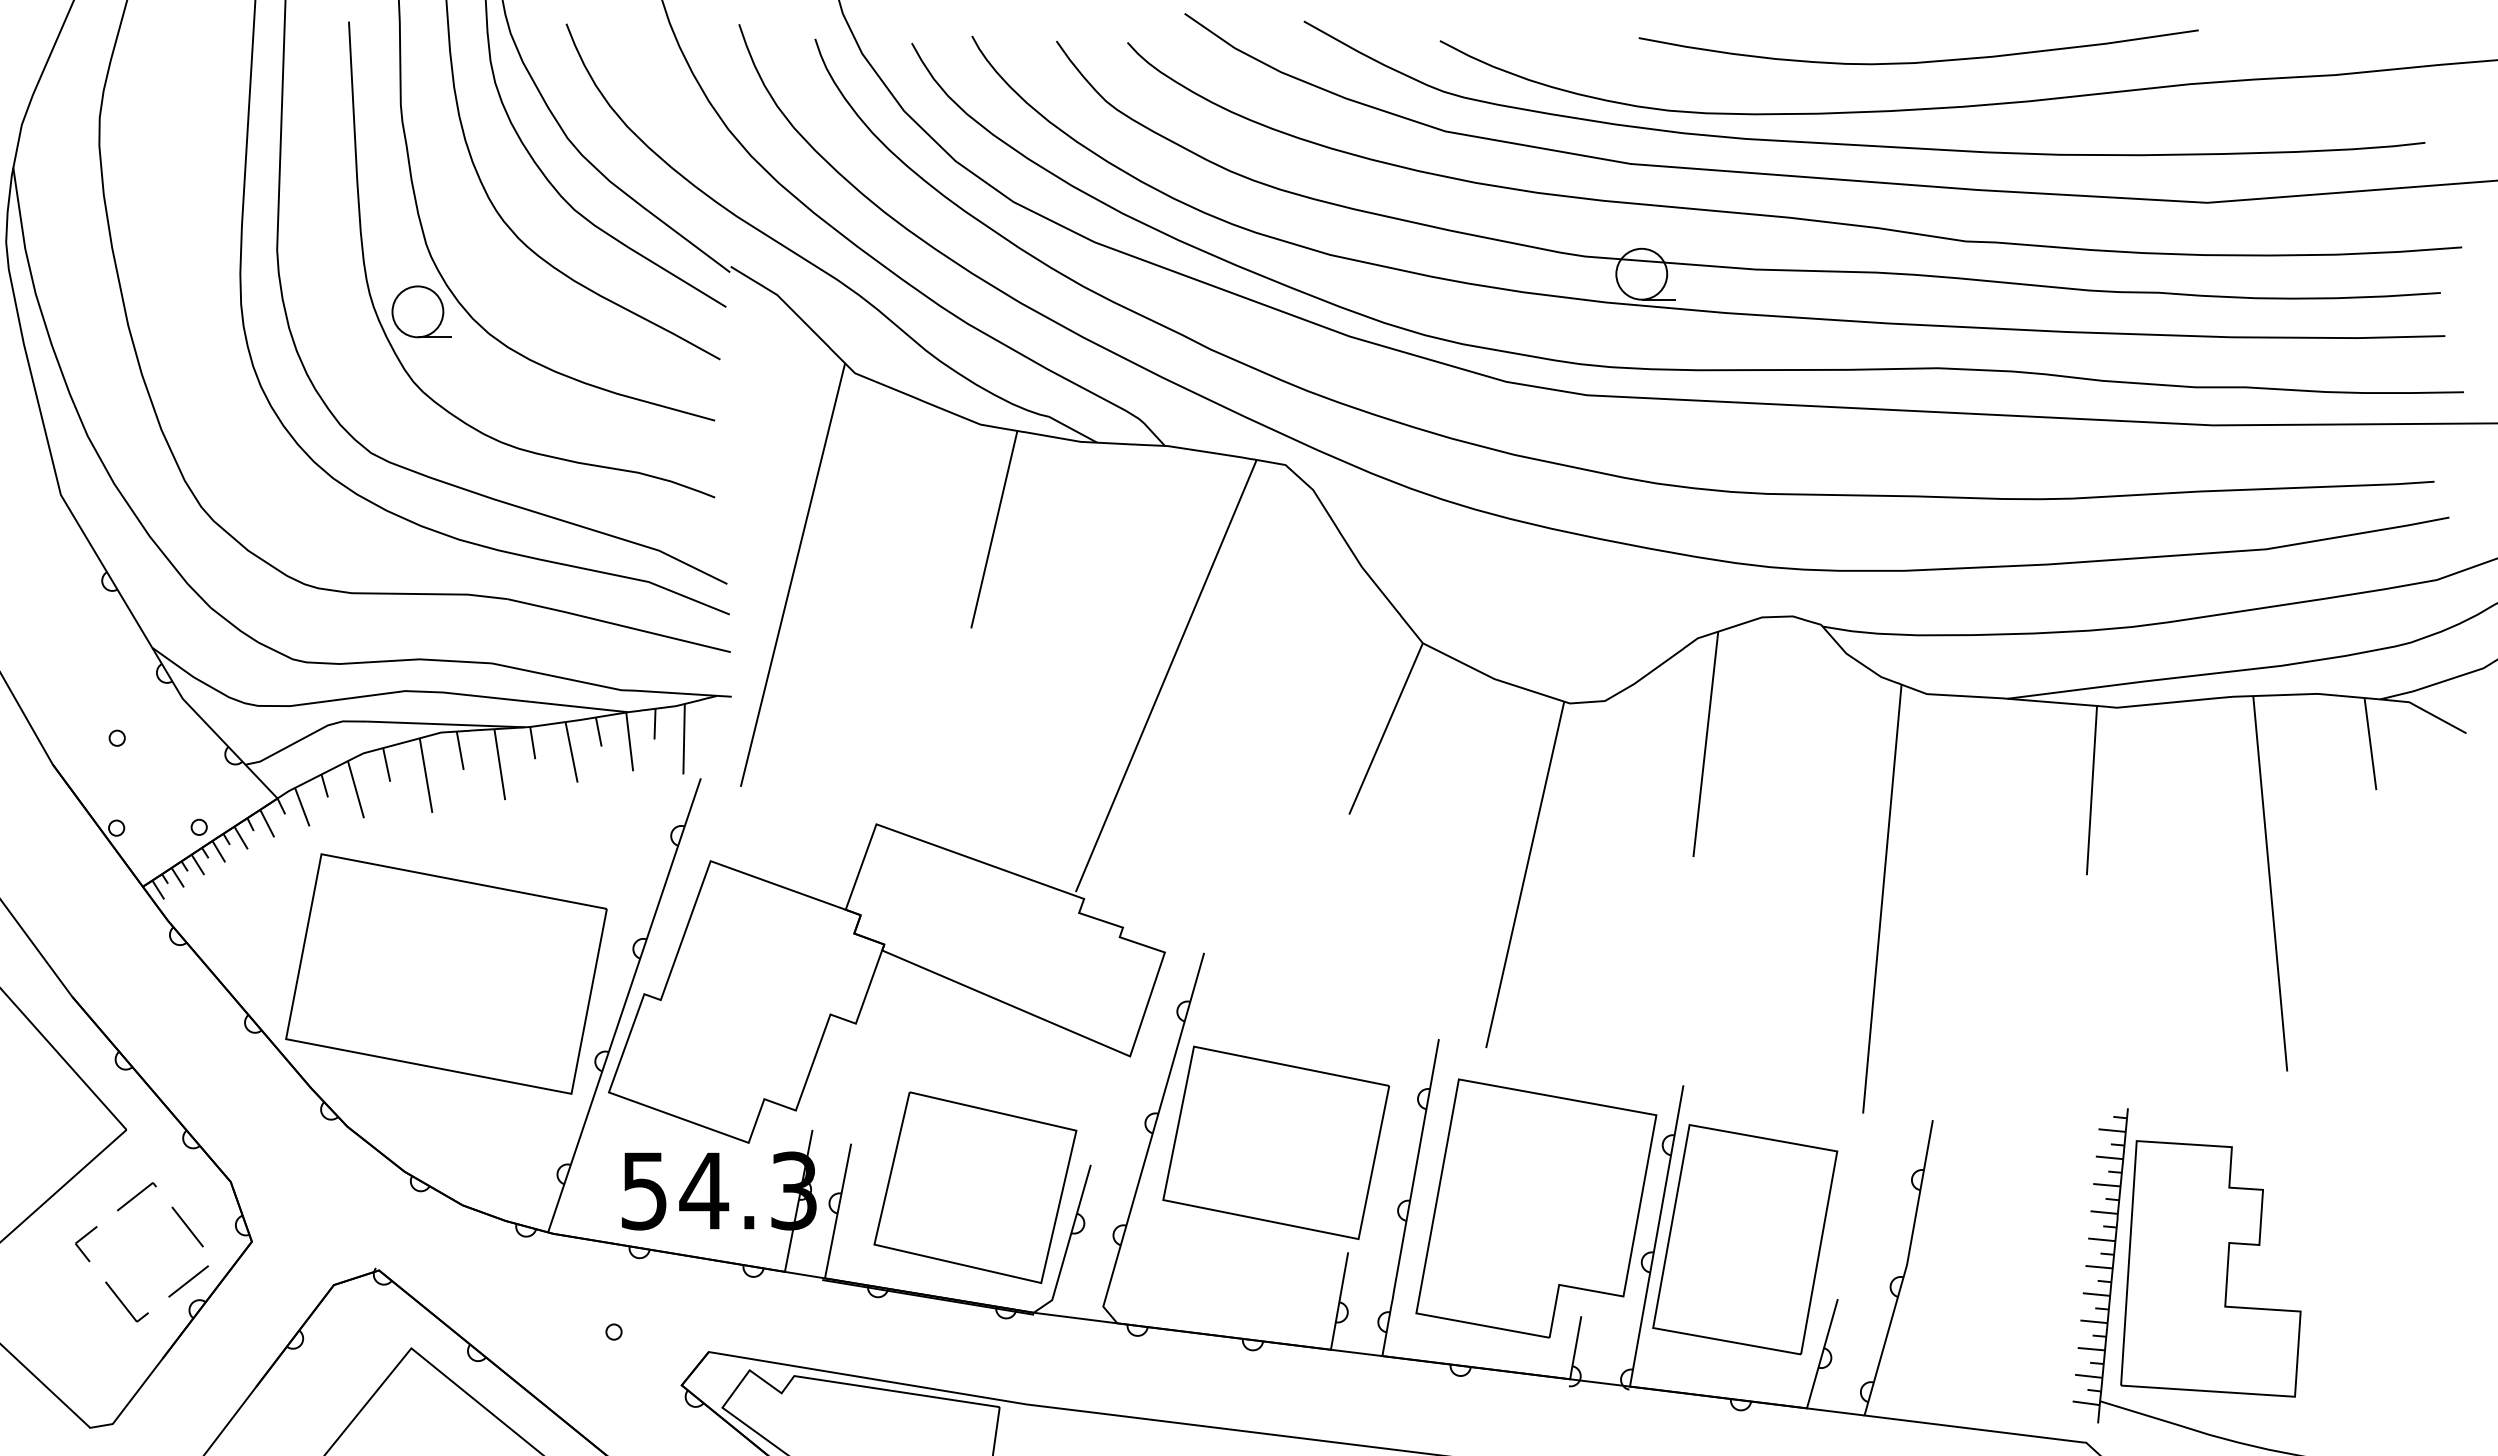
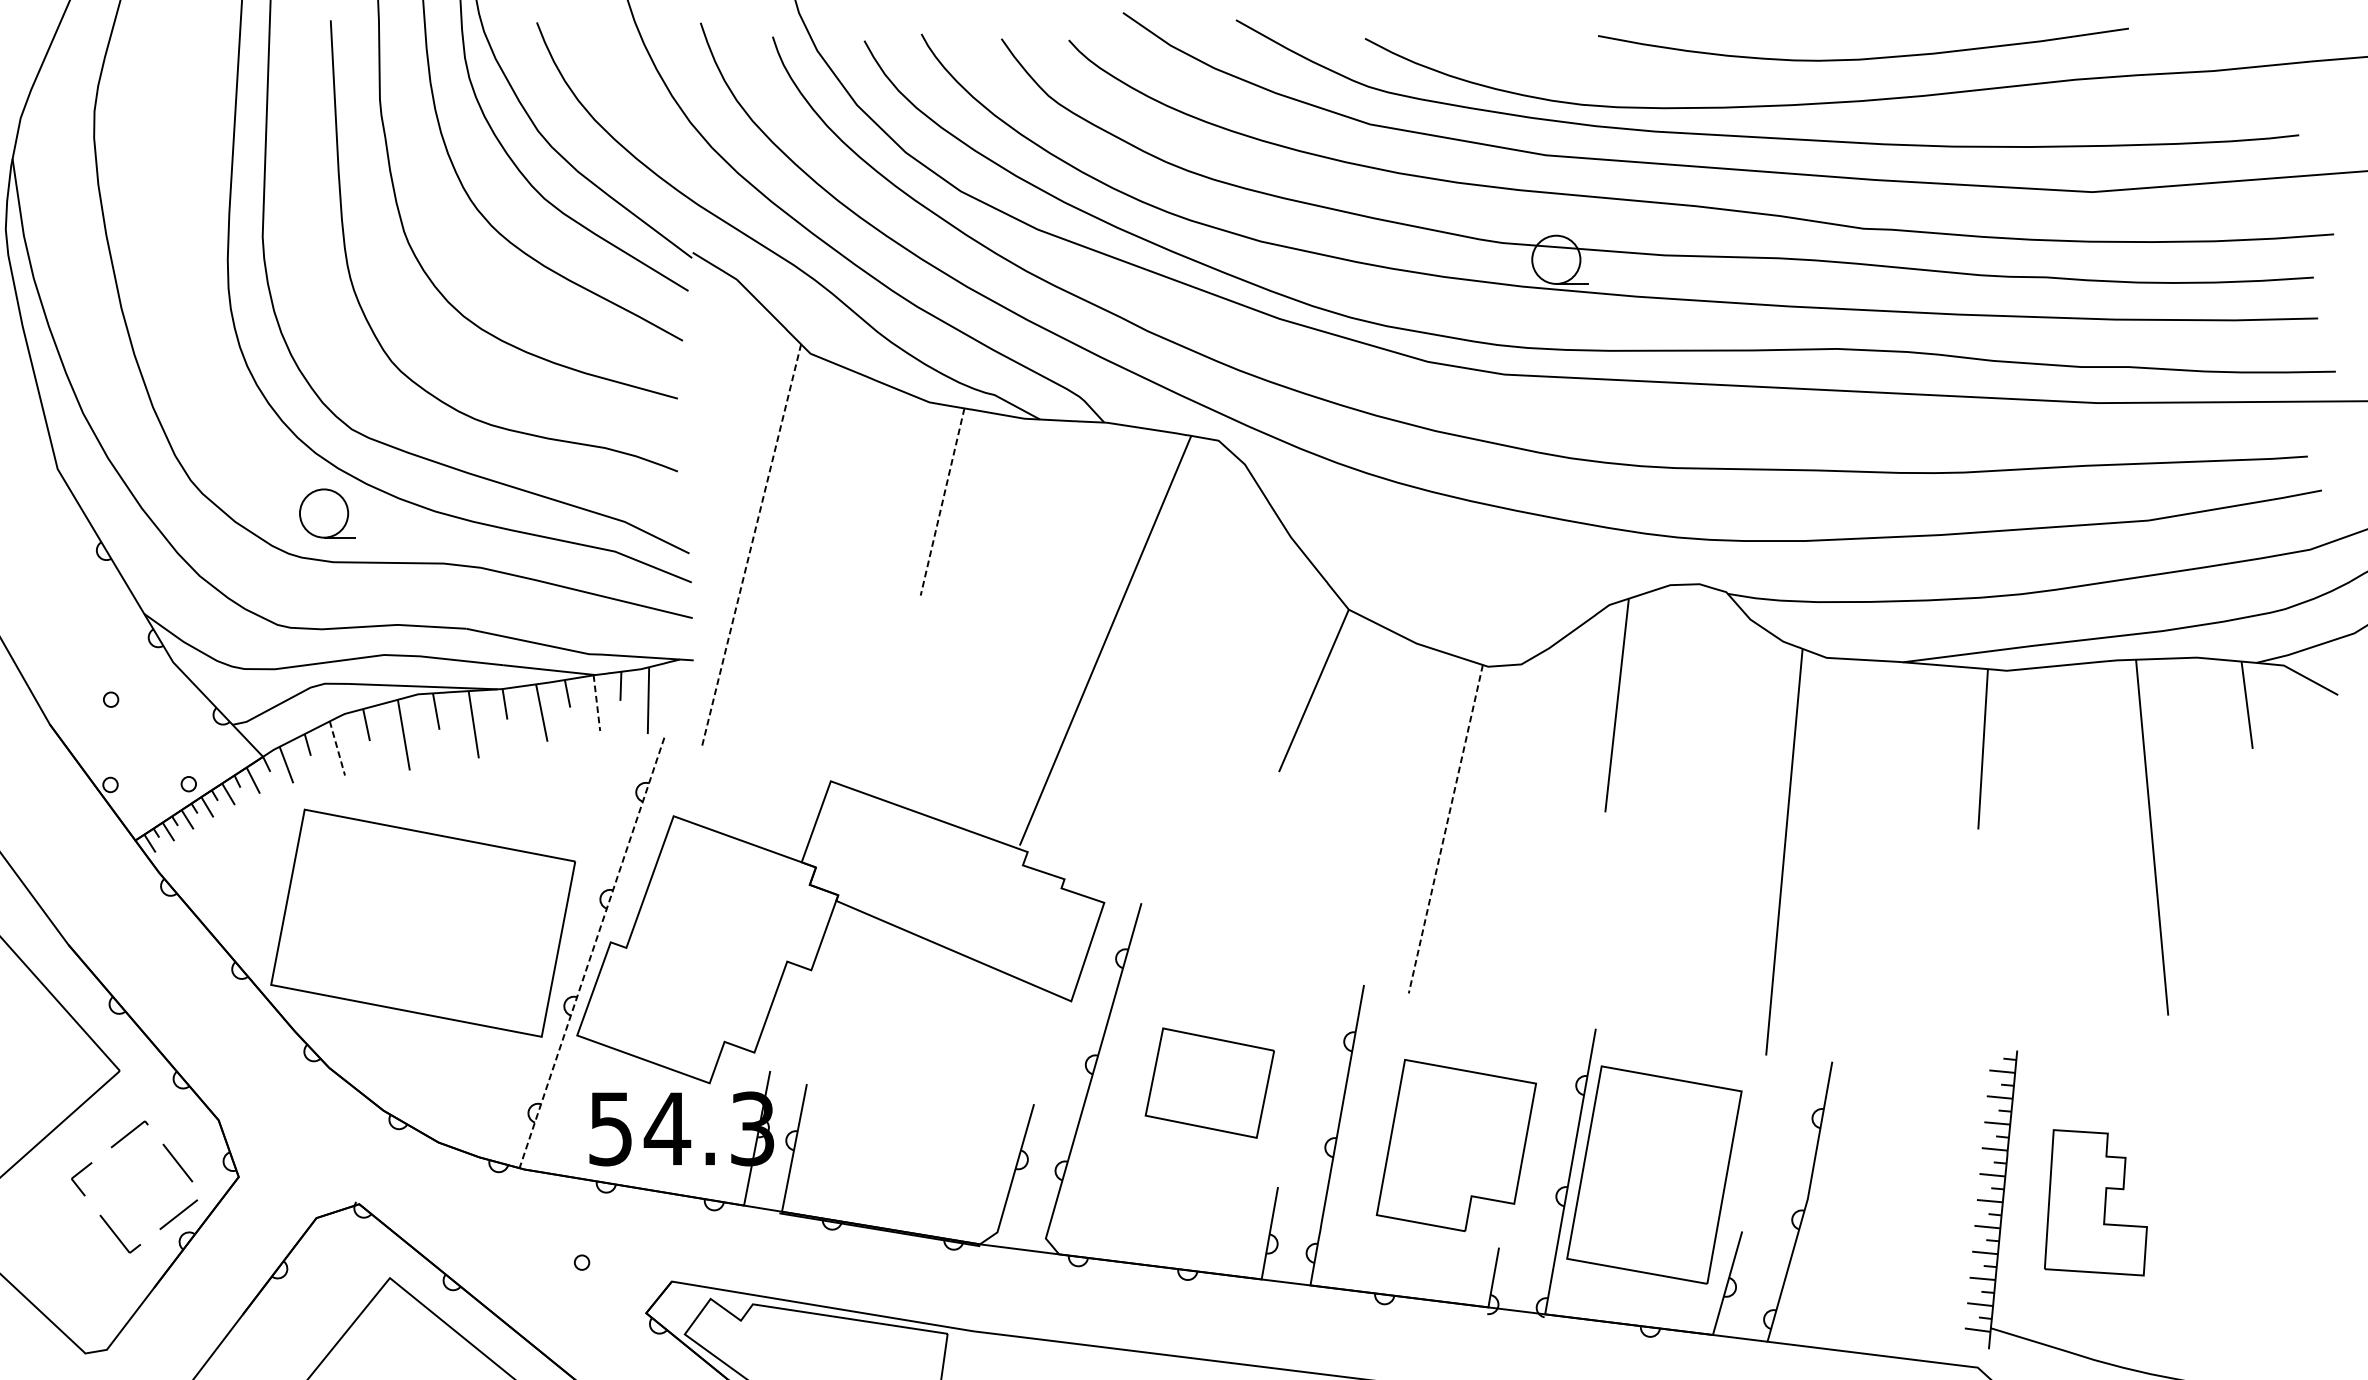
curve: (1918, 61) -> (1863, 58), moved
part: (421, 311) -> (327, 513), moved
line: (994, 530) -> (942, 502), solid -> dashed
line: (792, 575) -> (751, 545), solid -> dashed
line: (629, 741) -> (596, 702), solid -> dashed
line: (355, 789) -> (336, 748), solid -> dashed
line: (1525, 874) -> (1446, 828), solid -> dashed
line: (624, 1005) -> (591, 953), solid -> dashed
part: (1276, 1142) -> (1210, 1082), size x0.6
part: (975, 1187) -> (924, 1125), removed
part: (1536, 1208) -> (1456, 1145), size x0.7
part: (2210, 1268) -> (2095, 1202), size x0.6

